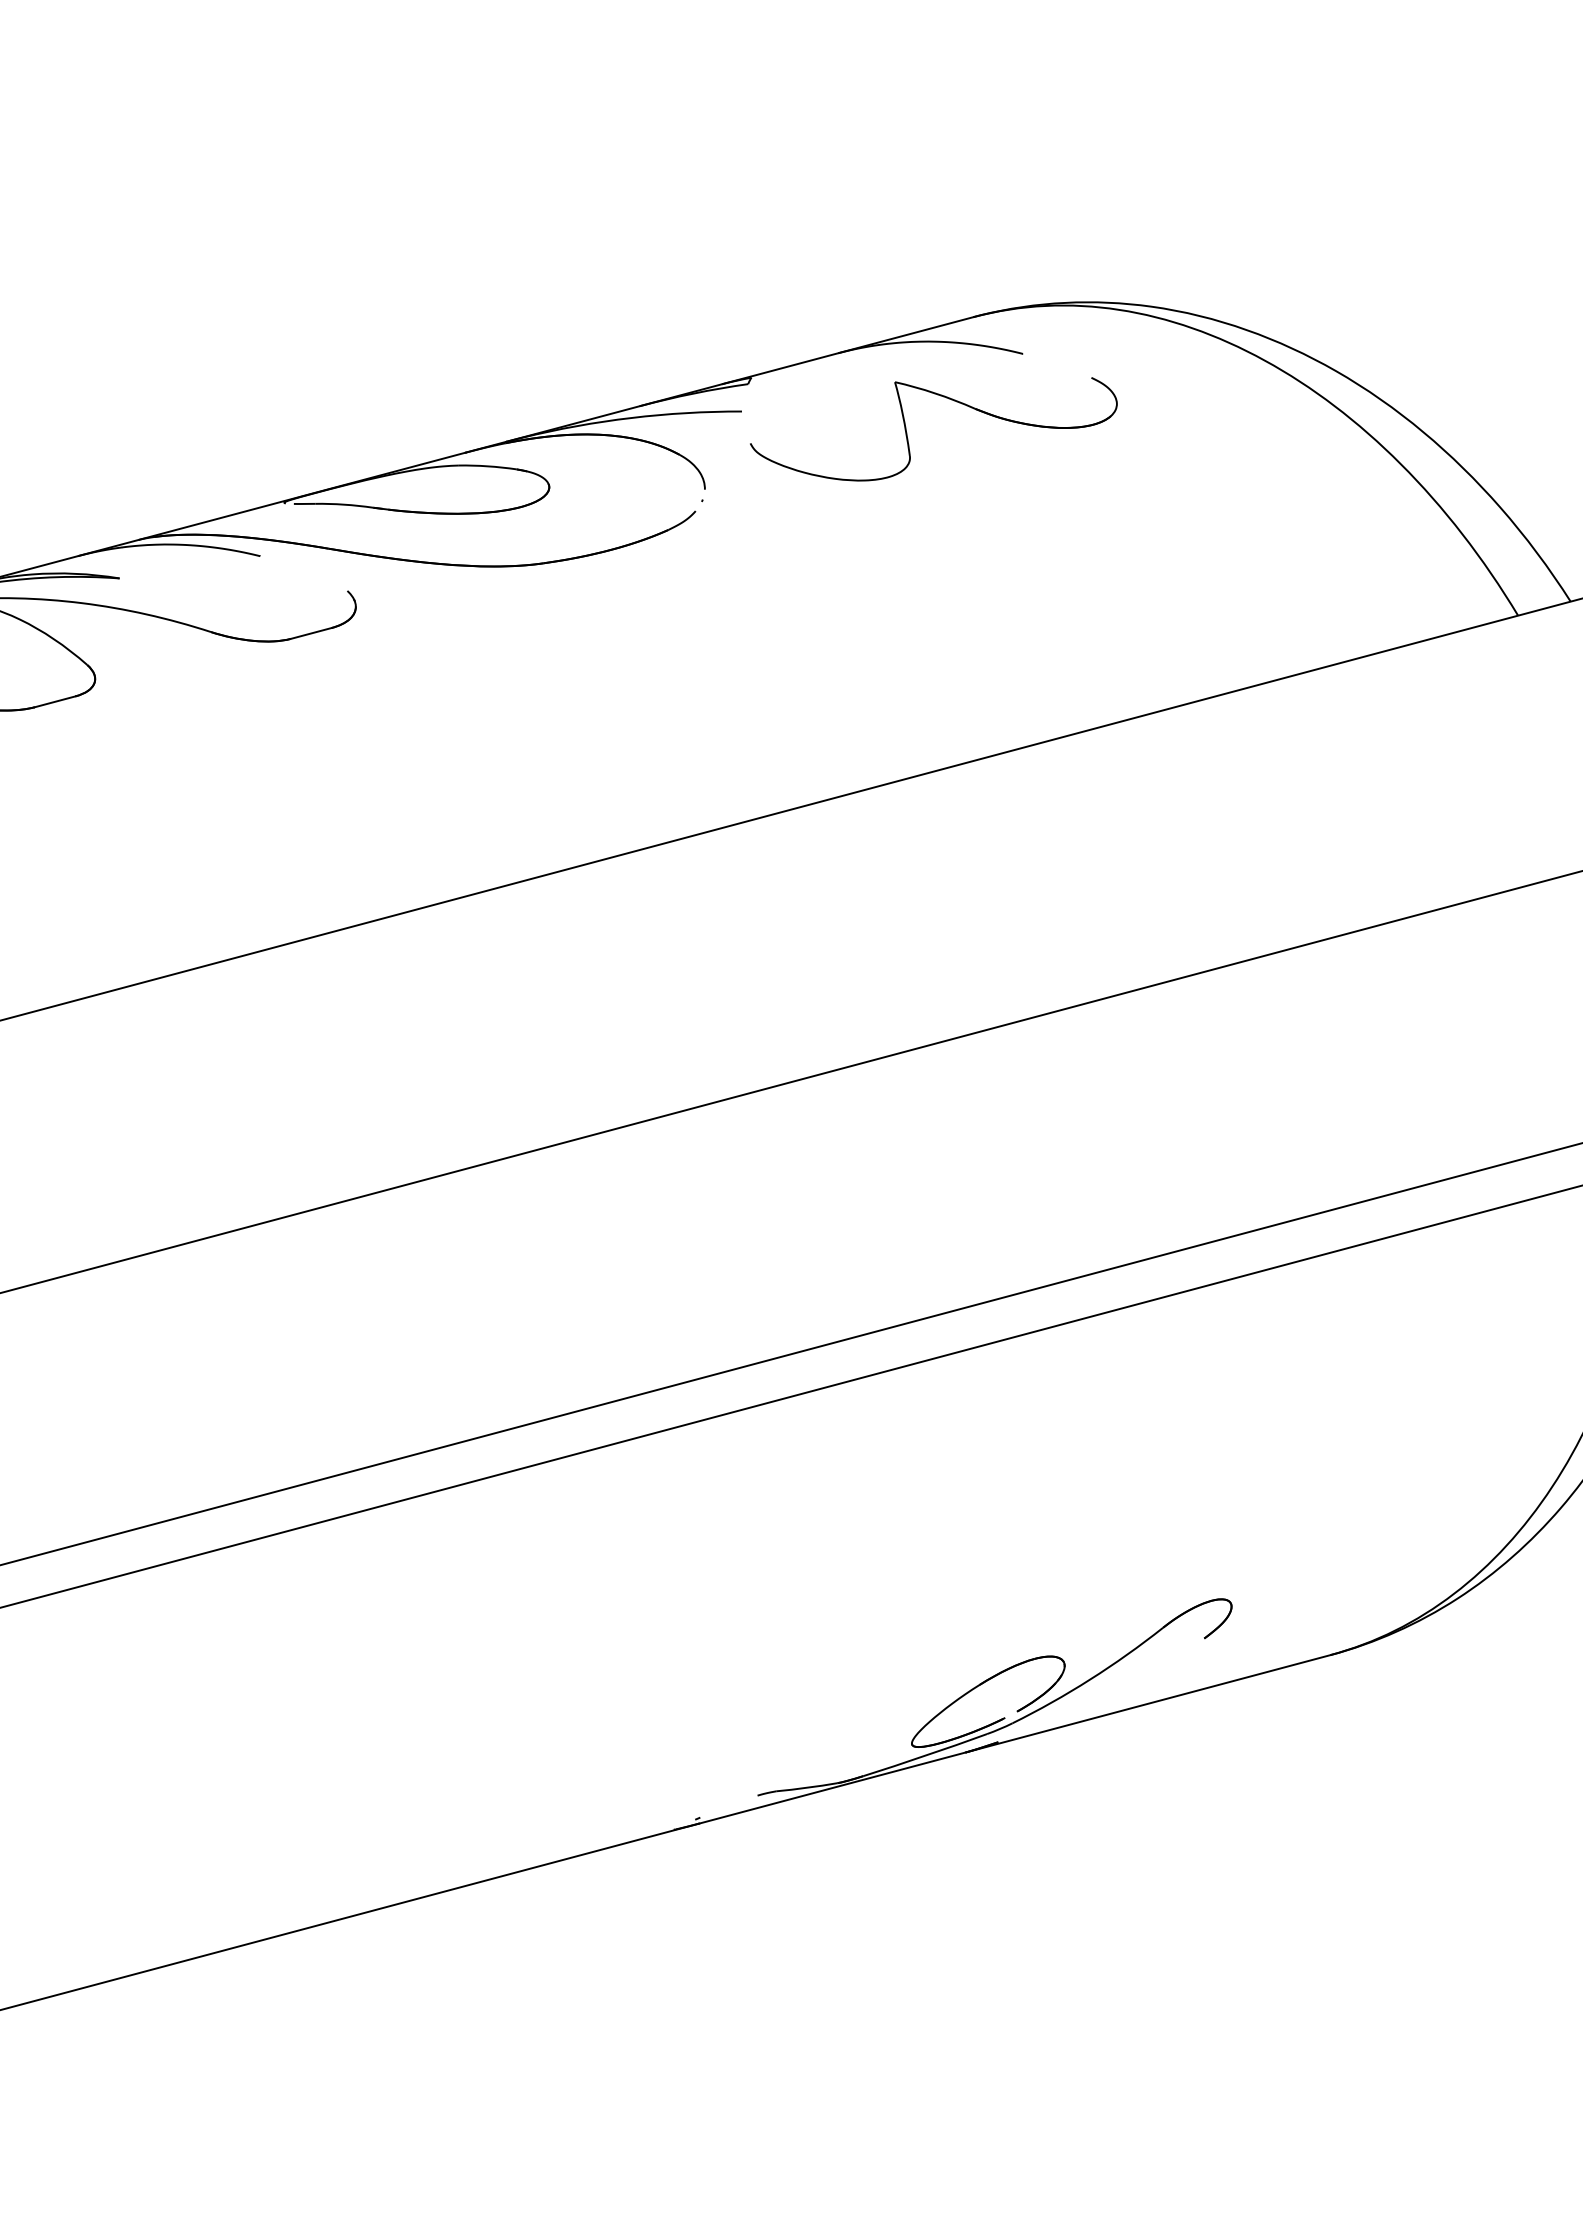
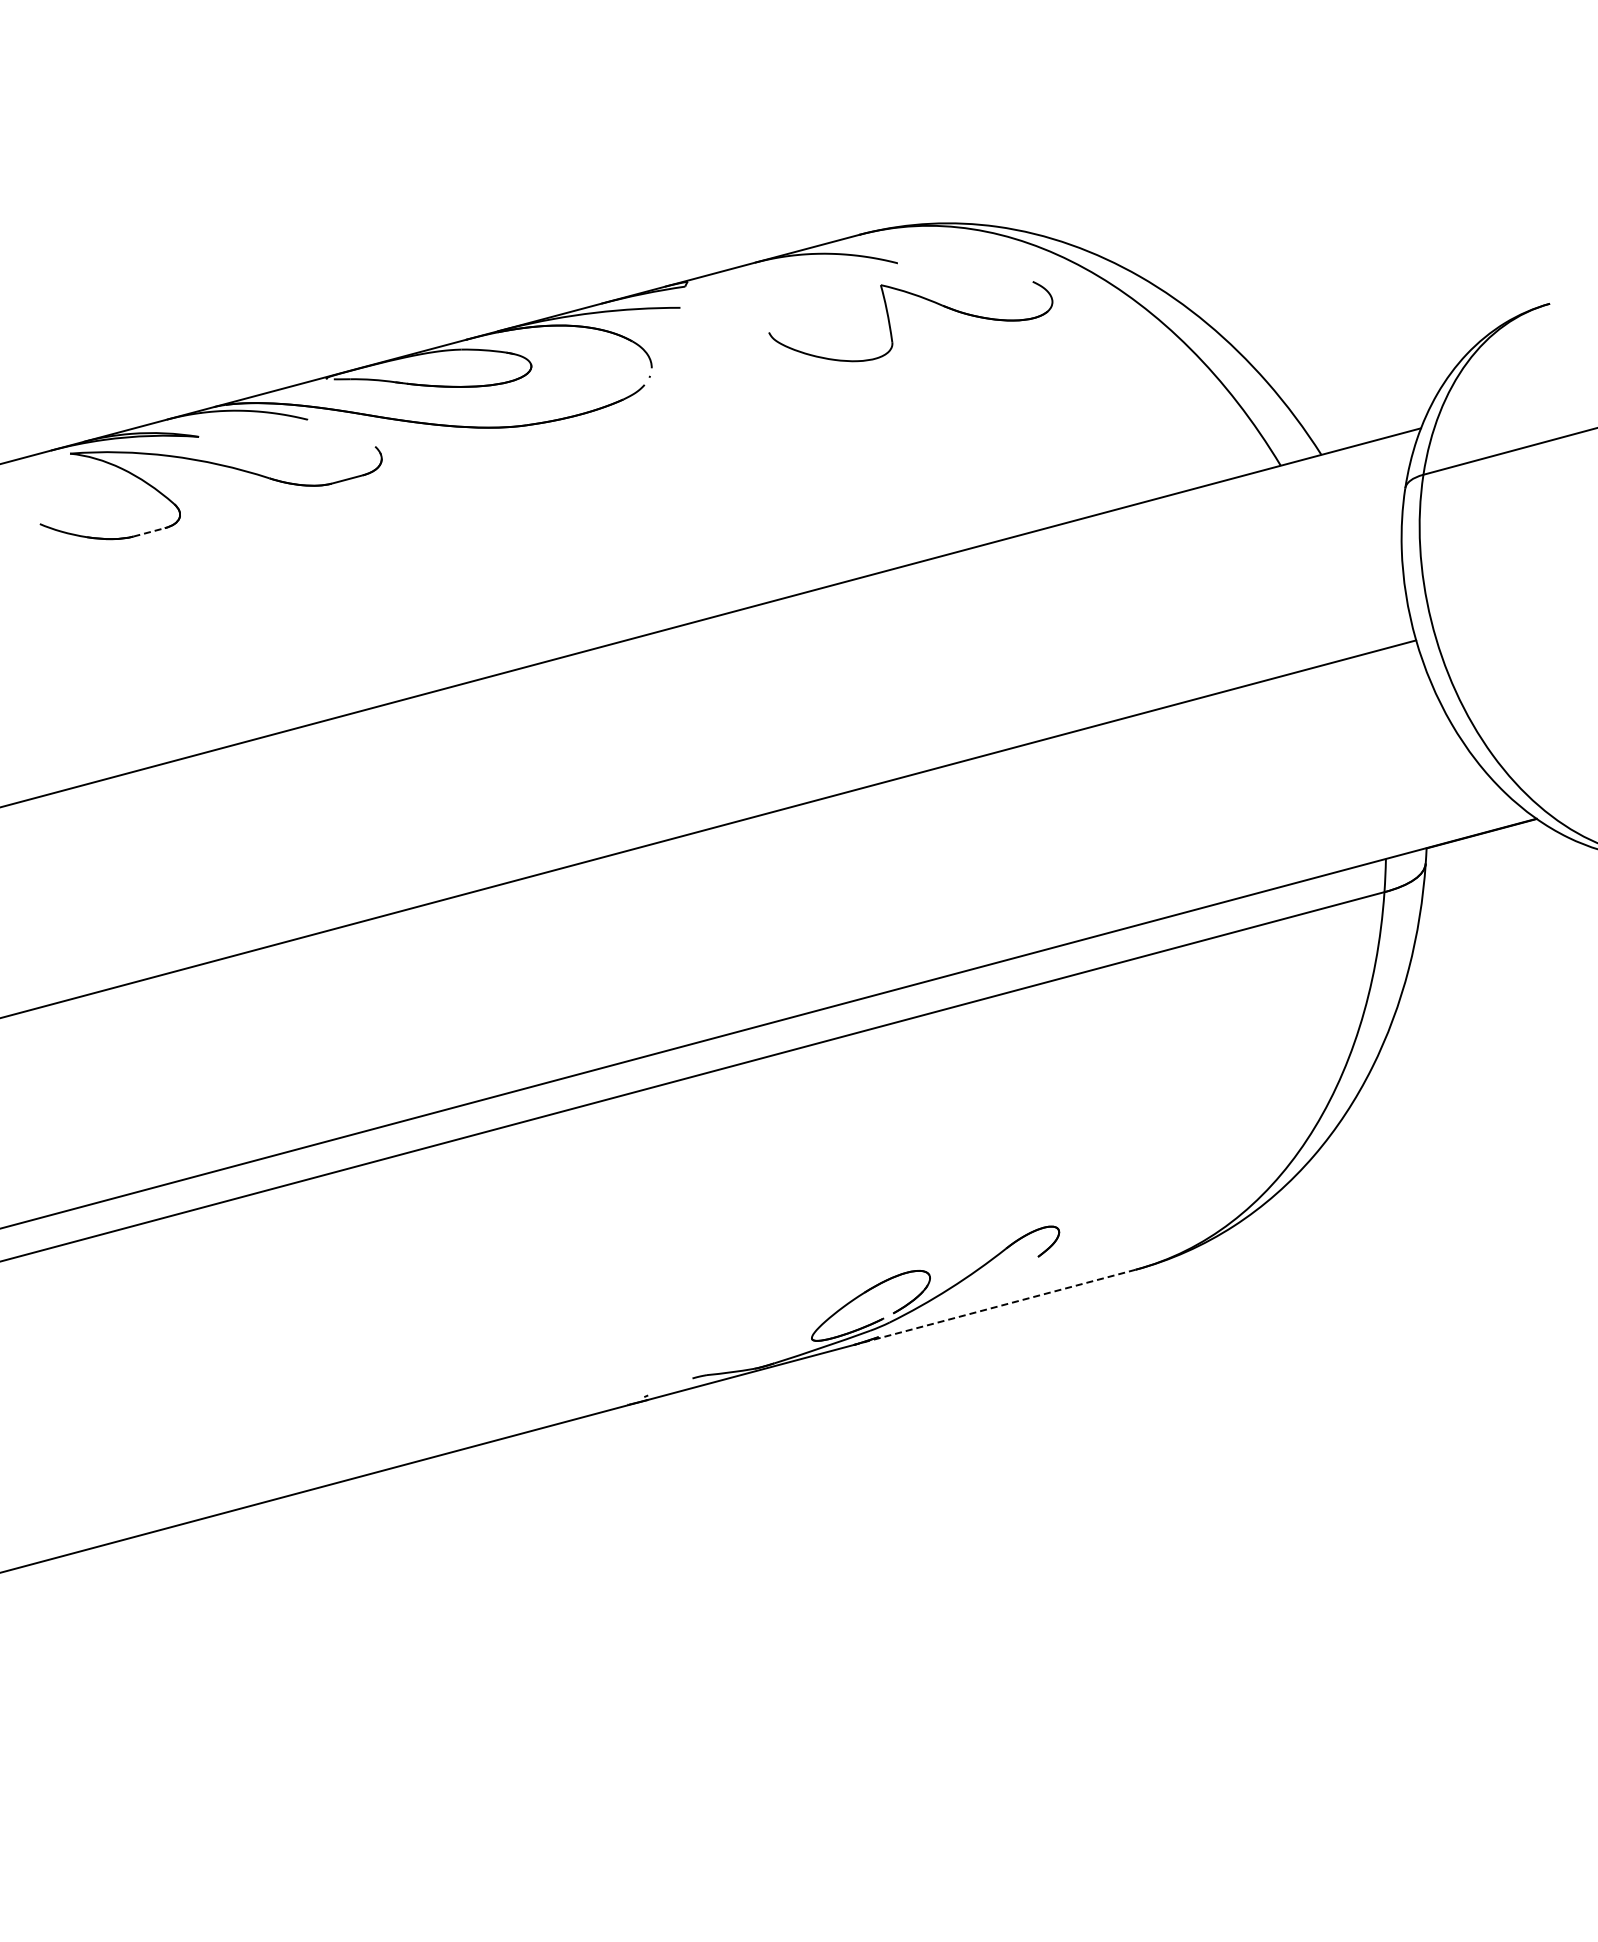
part: (907, 430) -> (890, 322), moved
line: (55, 701) -> (149, 532), solid -> dashed
line: (1147, 1703) -> (994, 1307), solid -> dashed

